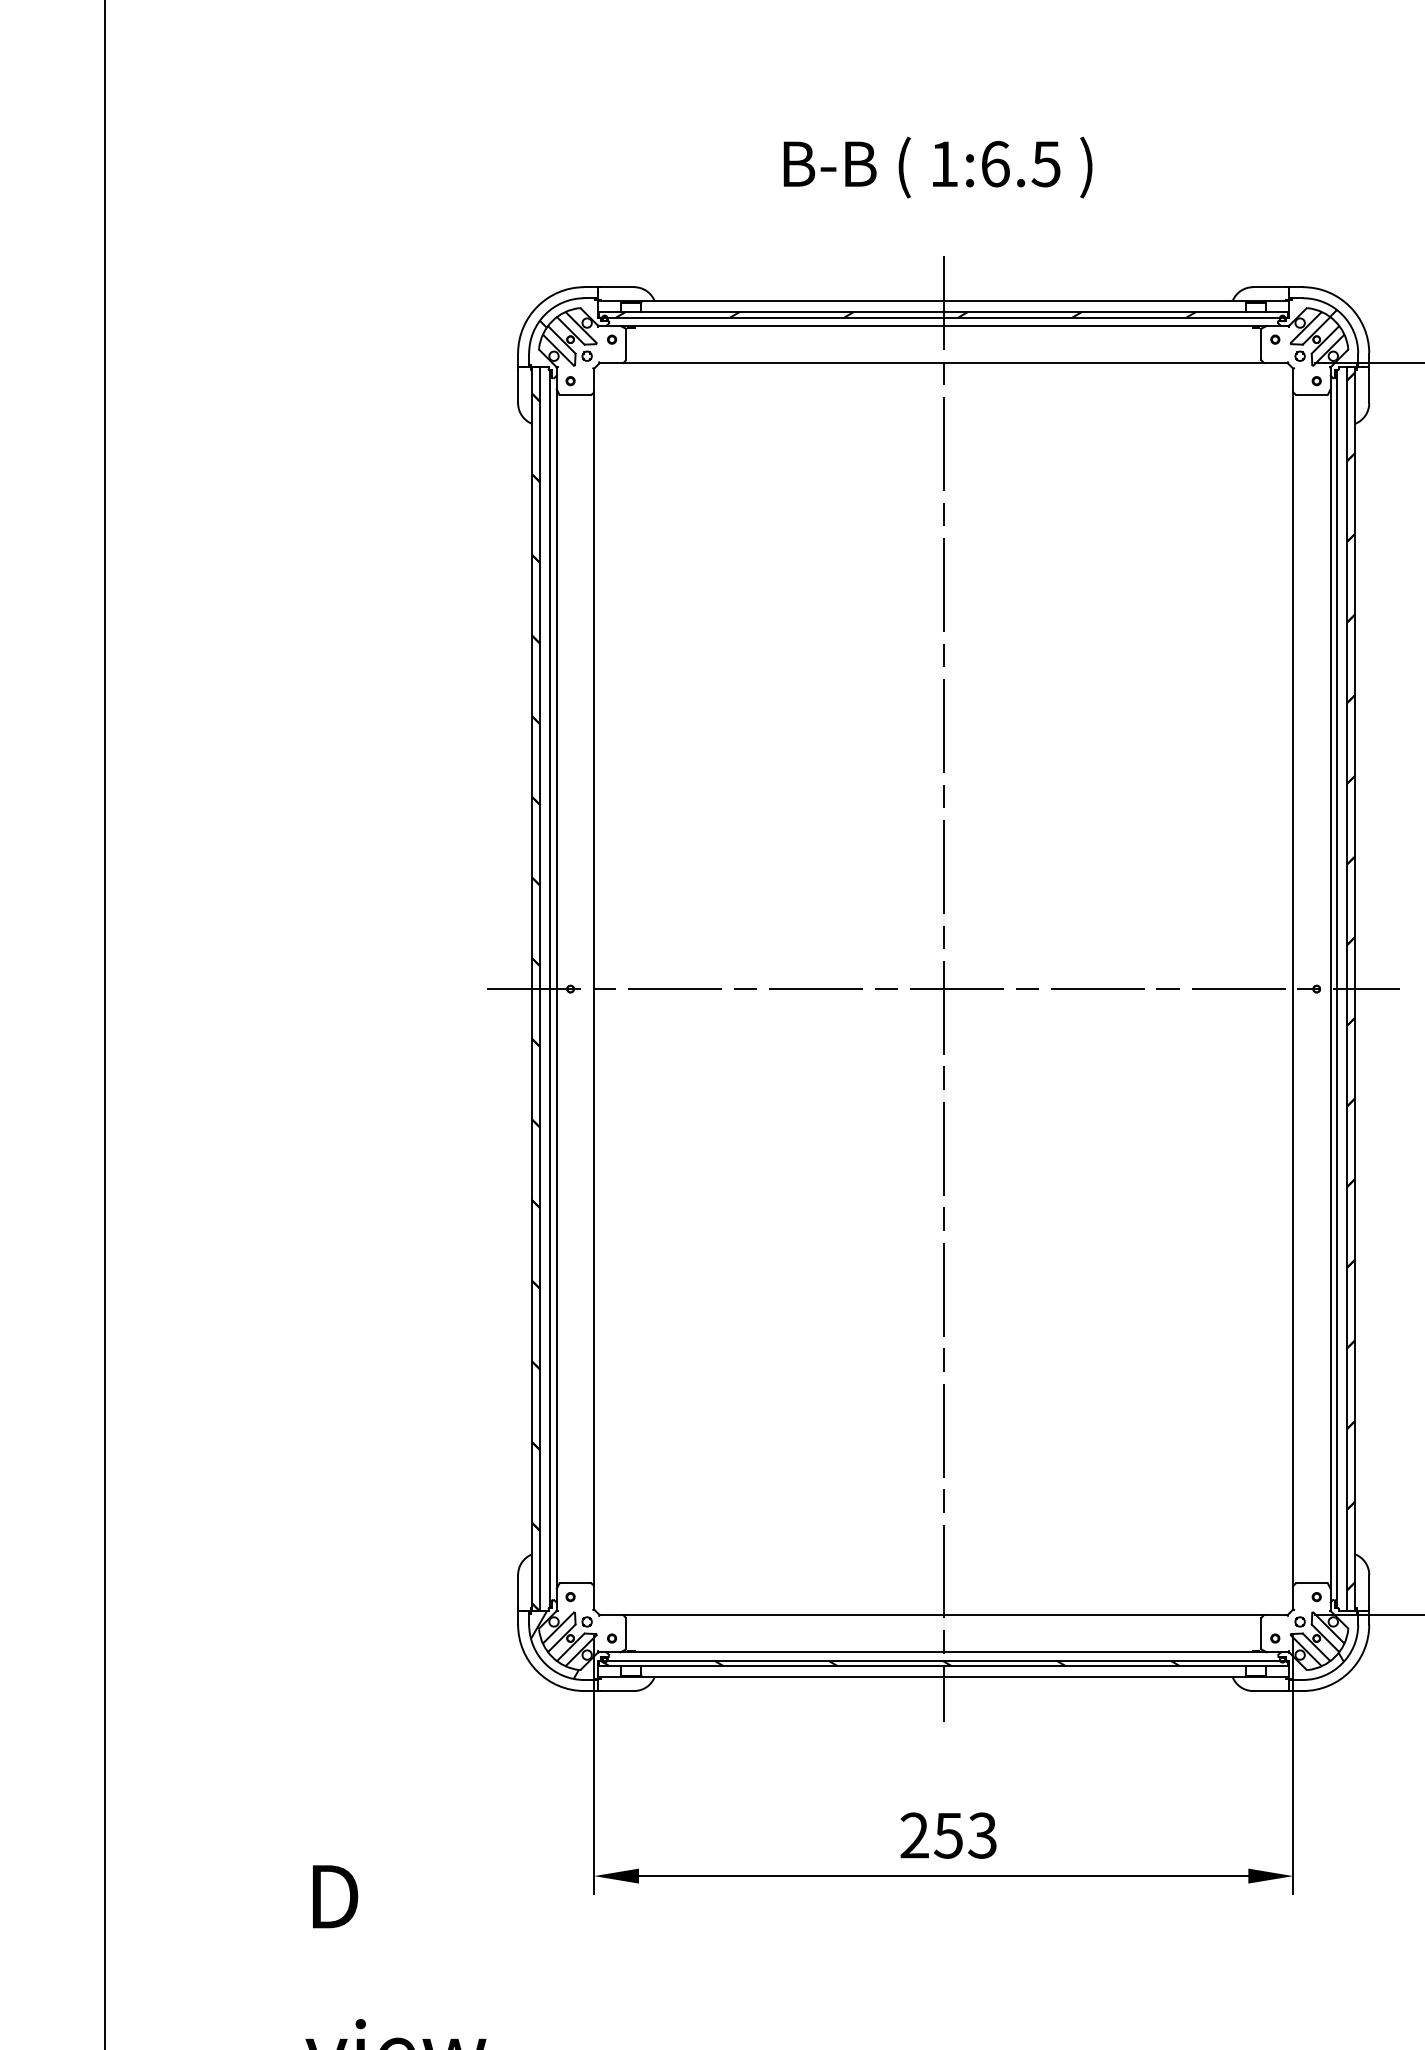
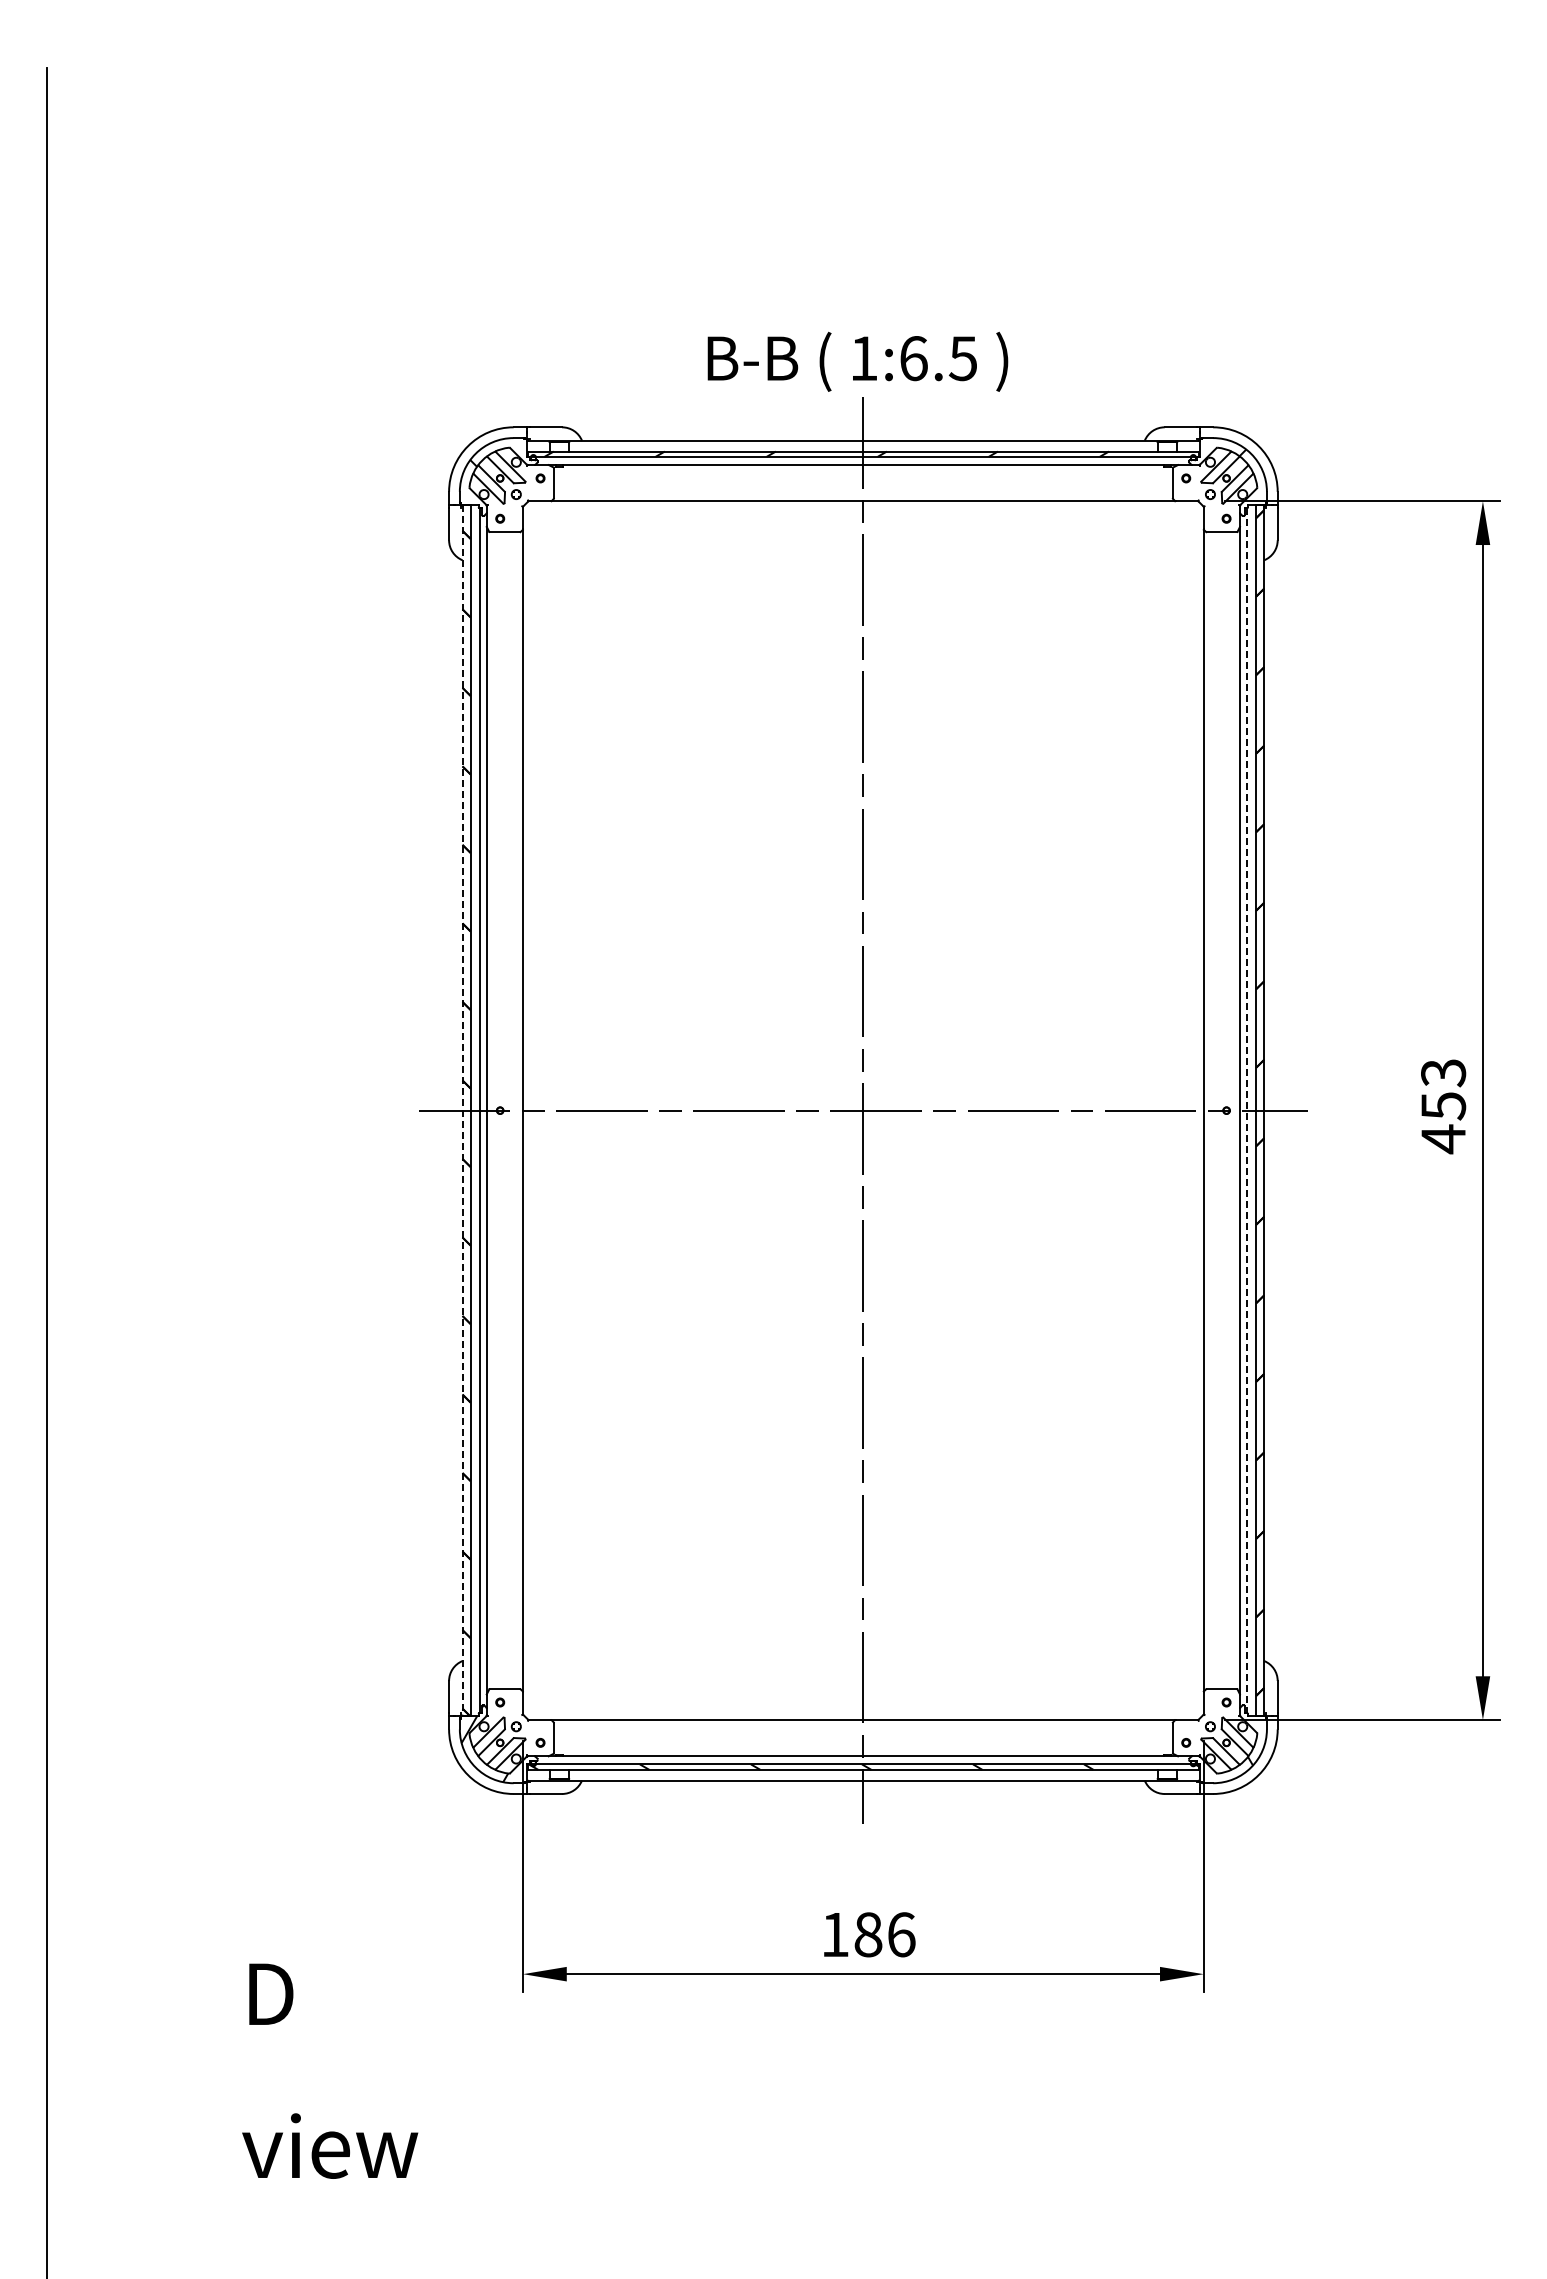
text: (937, 167) -> (857, 361), moved
line: (1337, 988) -> (1246, 1110), solid -> dashed
line: (531, 989) -> (462, 1111), solid -> dashed
text: (948, 1835) -> (868, 1934), 253 -> 186

